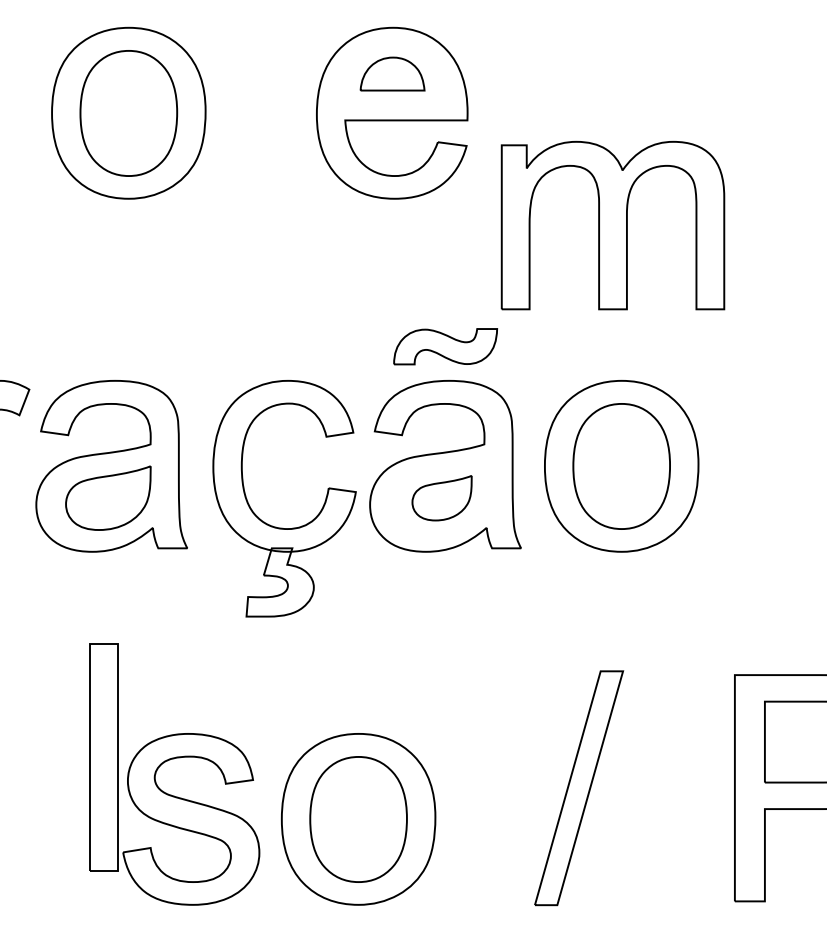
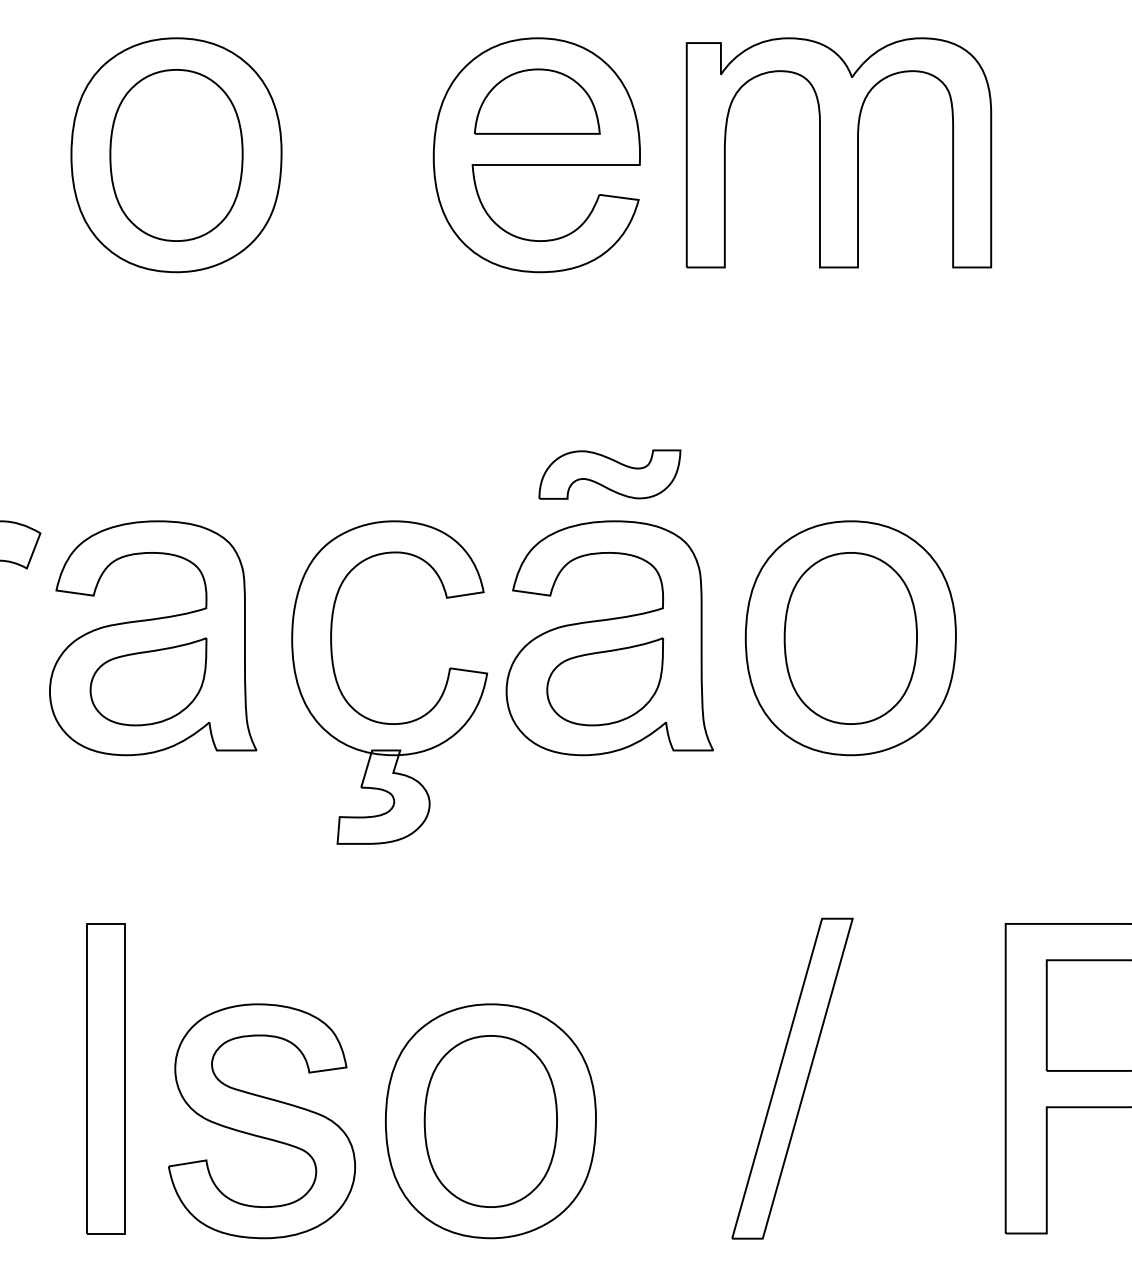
part: (392, 74) -> (537, 101), size x1.43
part: (612, 225) -> (838, 152), moved
part: (441, 497) -> (604, 681), size x1.43
part: (103, 757) -> (105, 1078), moved

